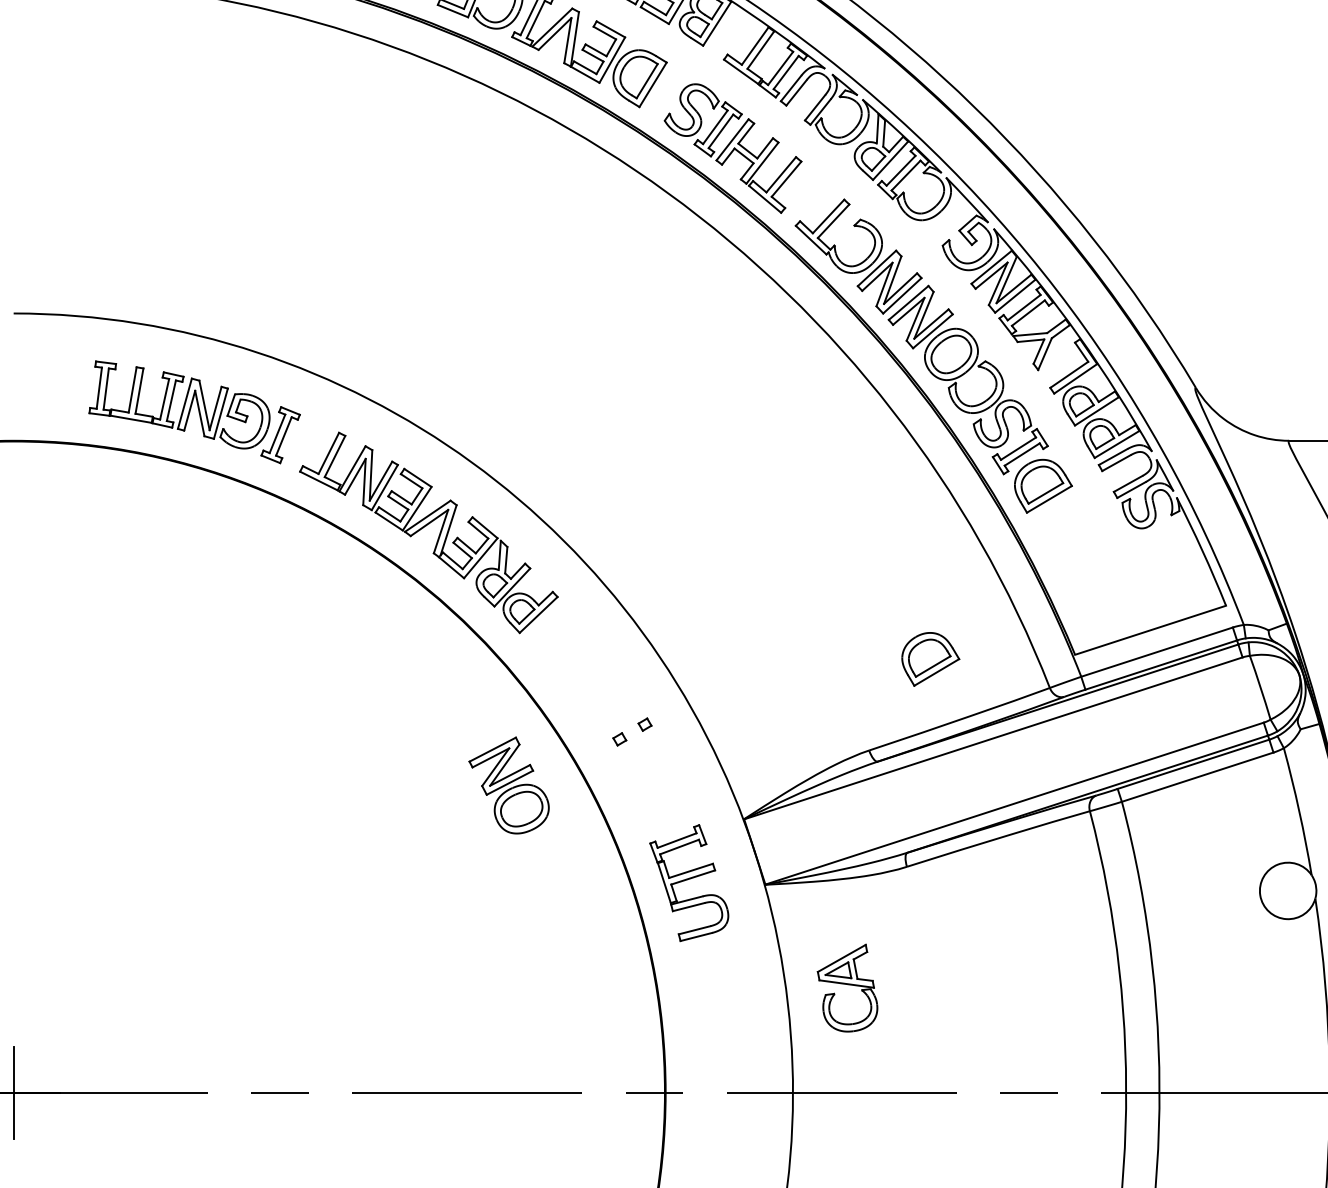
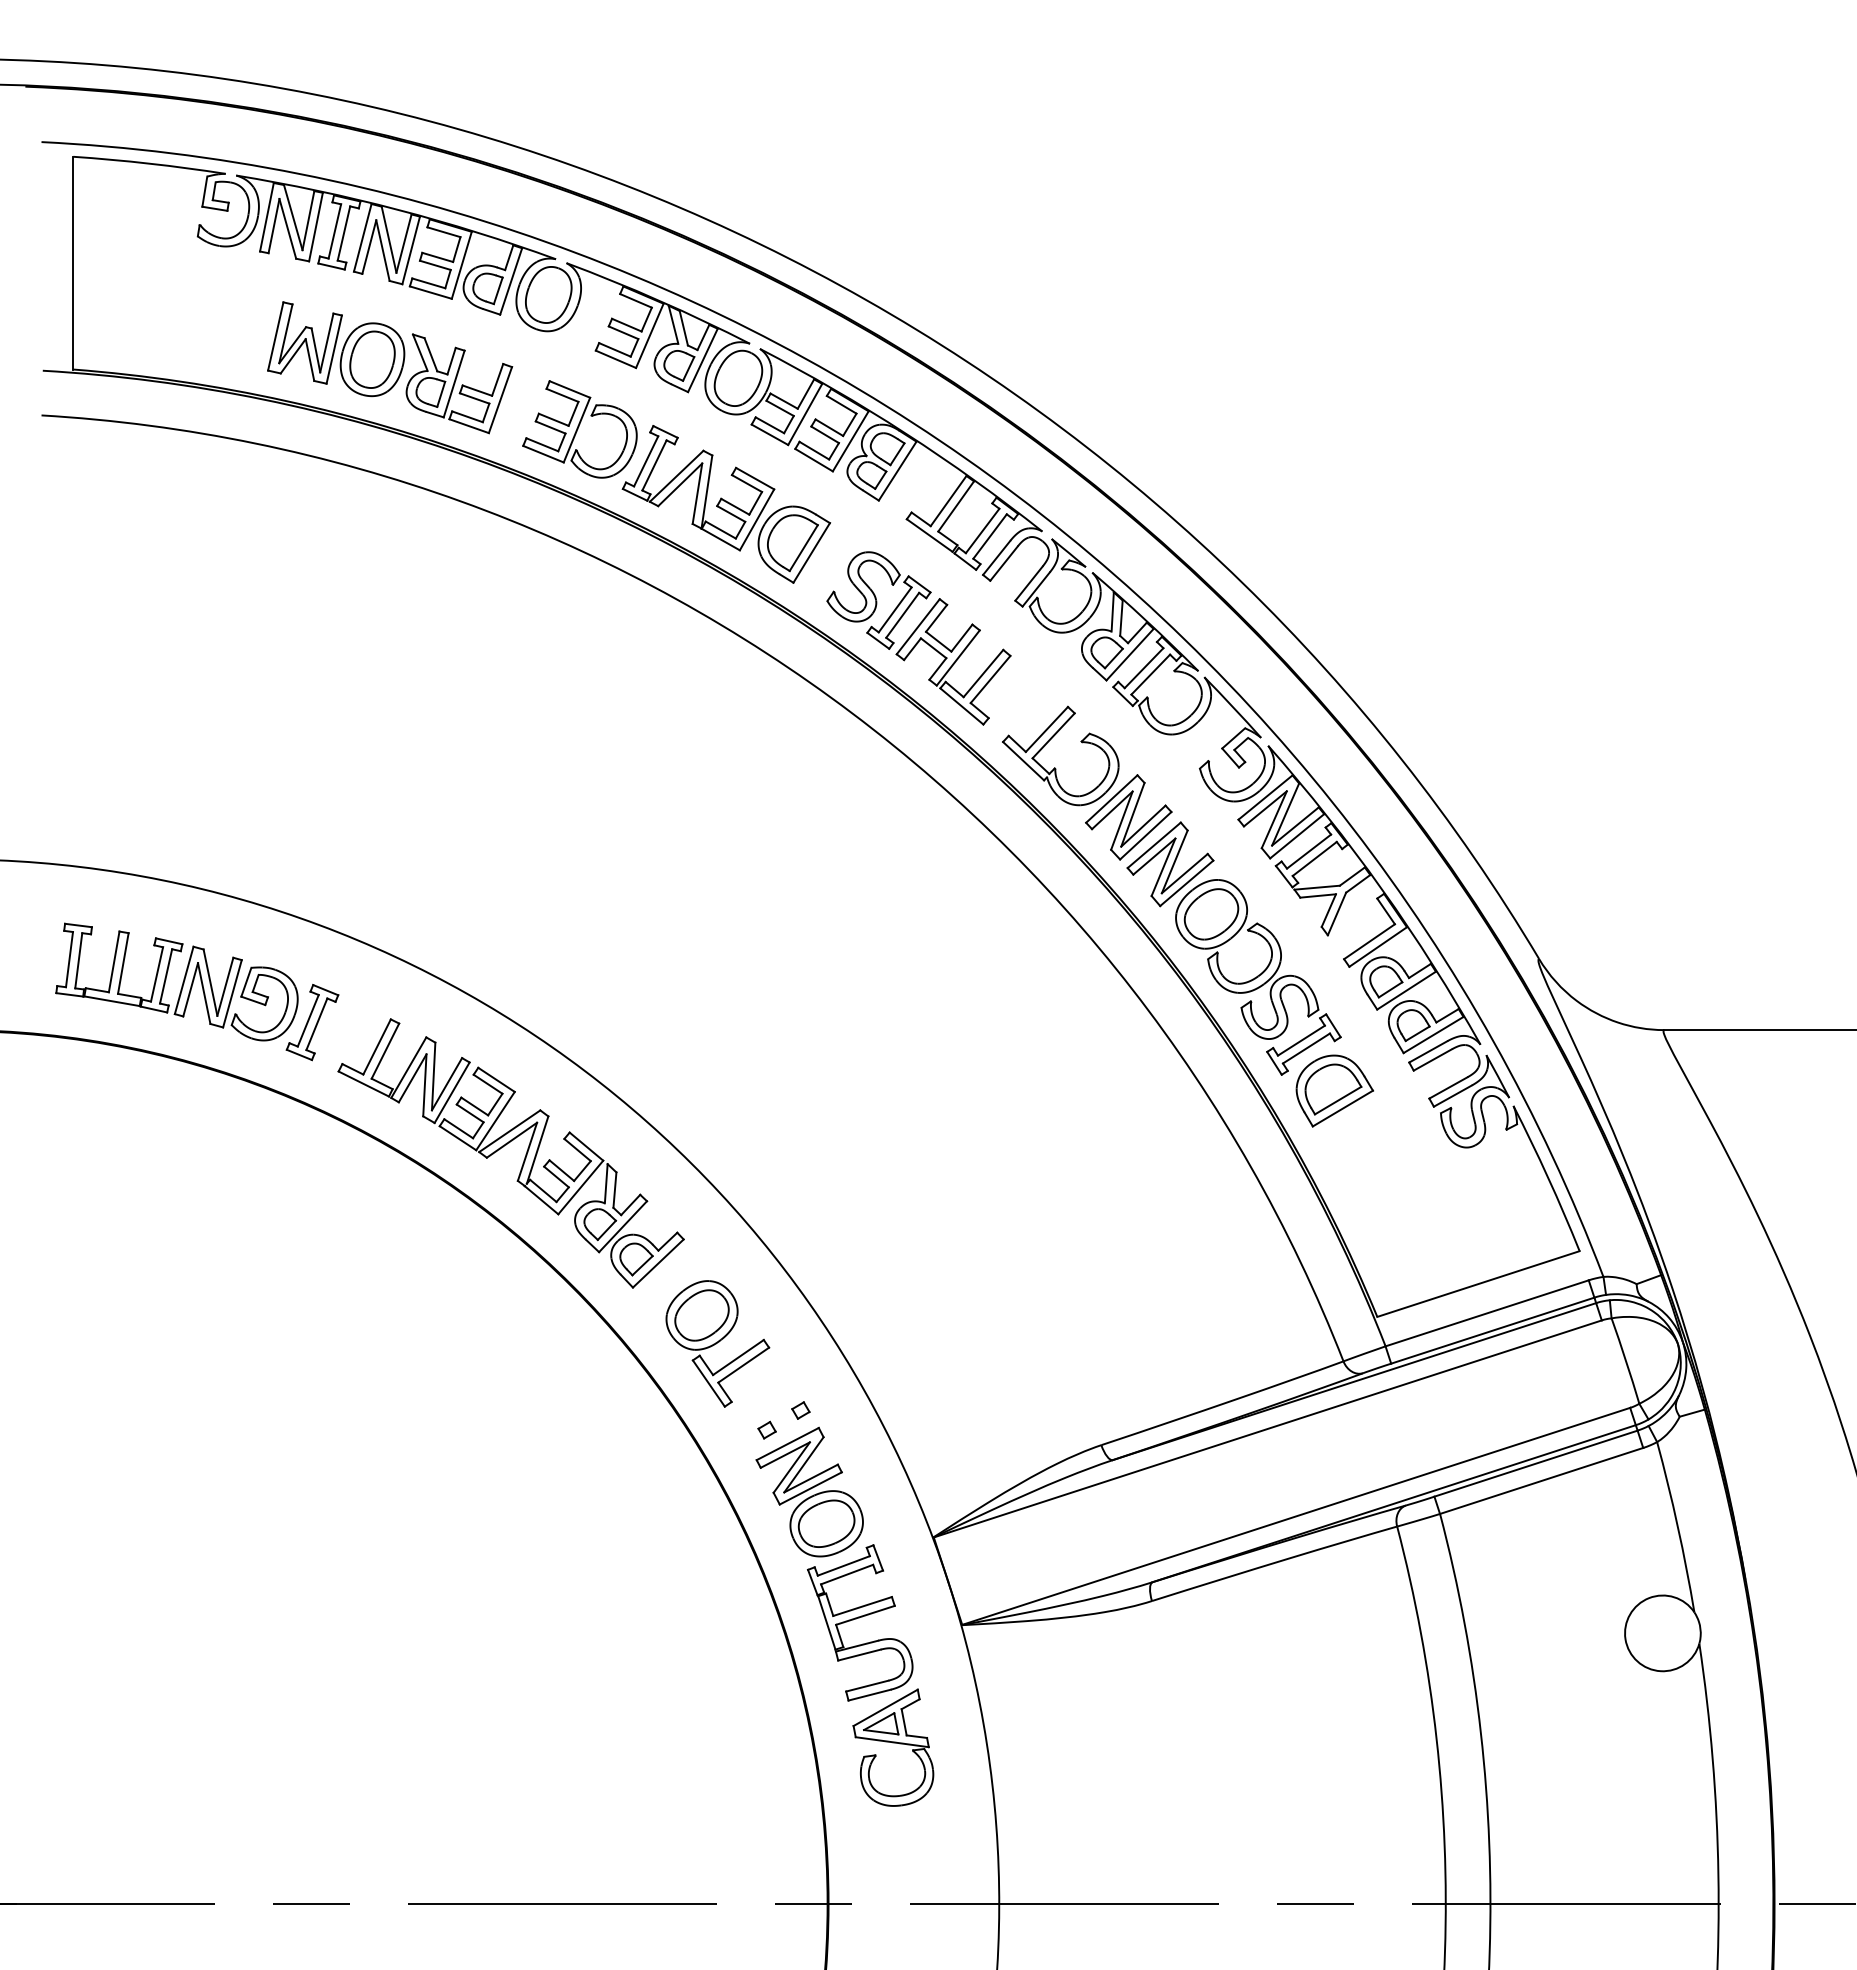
part: (930, 658) -> (1183, 1322), removed
part: (582, 674) -> (717, 1343), added
part: (508, 785) -> (809, 1491), moved
part: (847, 988) -> (893, 1747), moved

